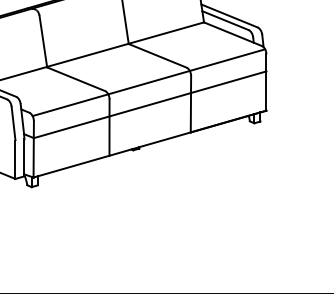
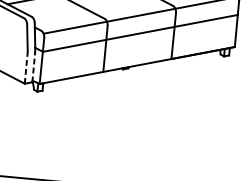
line: (24, 157) -> (33, 66), solid -> dashed
line: (15, 159) -> (26, 67), solid -> dashed

